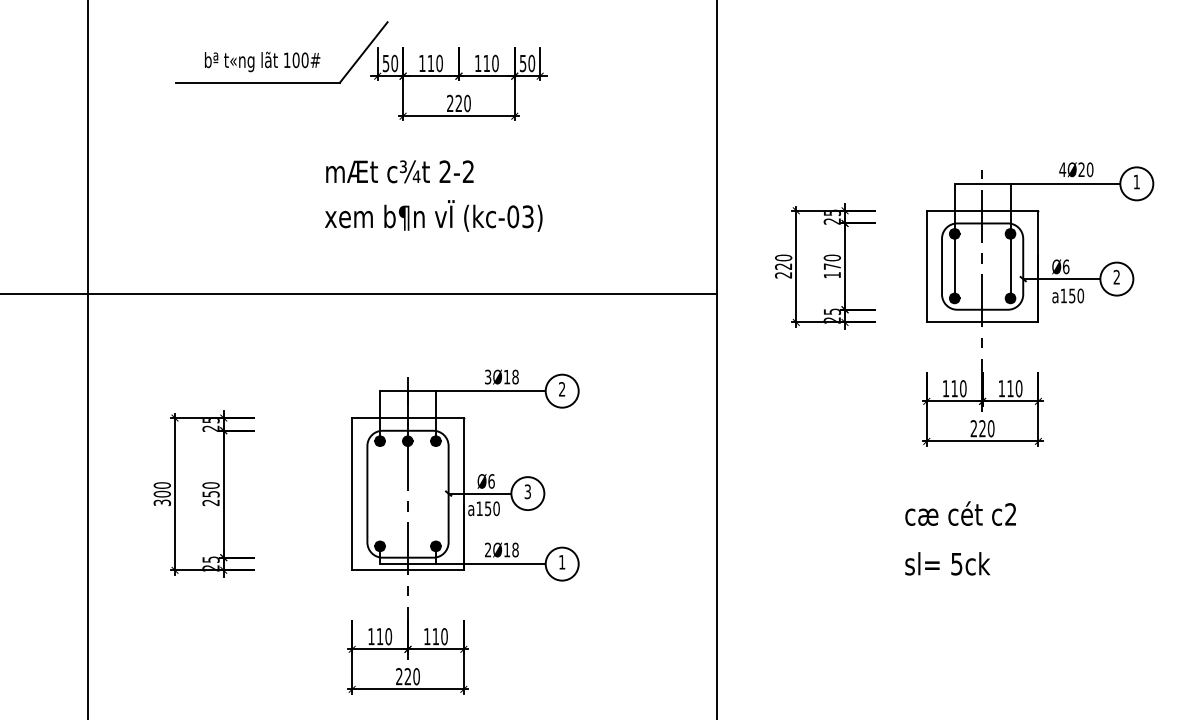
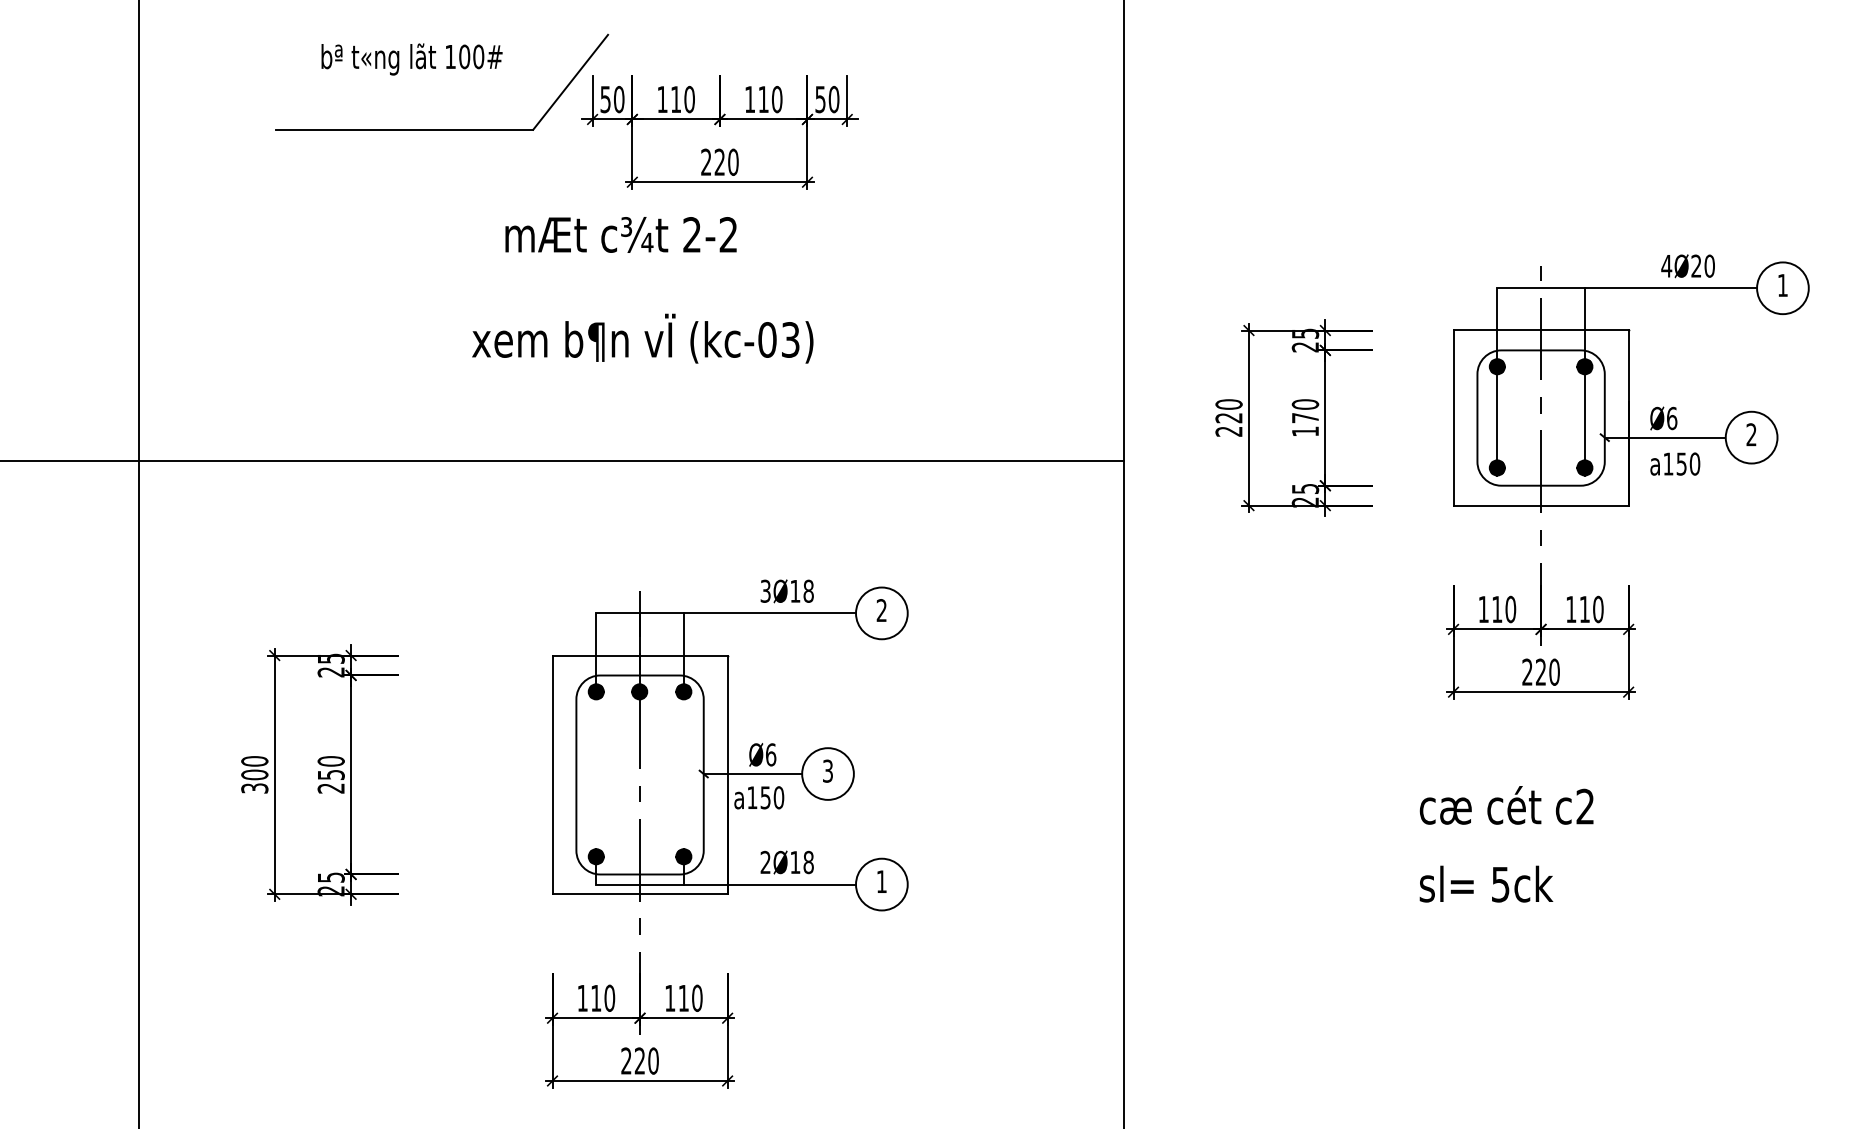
text: (262, 61) -> (411, 58), moved
text: (399, 171) -> (620, 234), moved
text: (433, 215) -> (642, 337), moved

